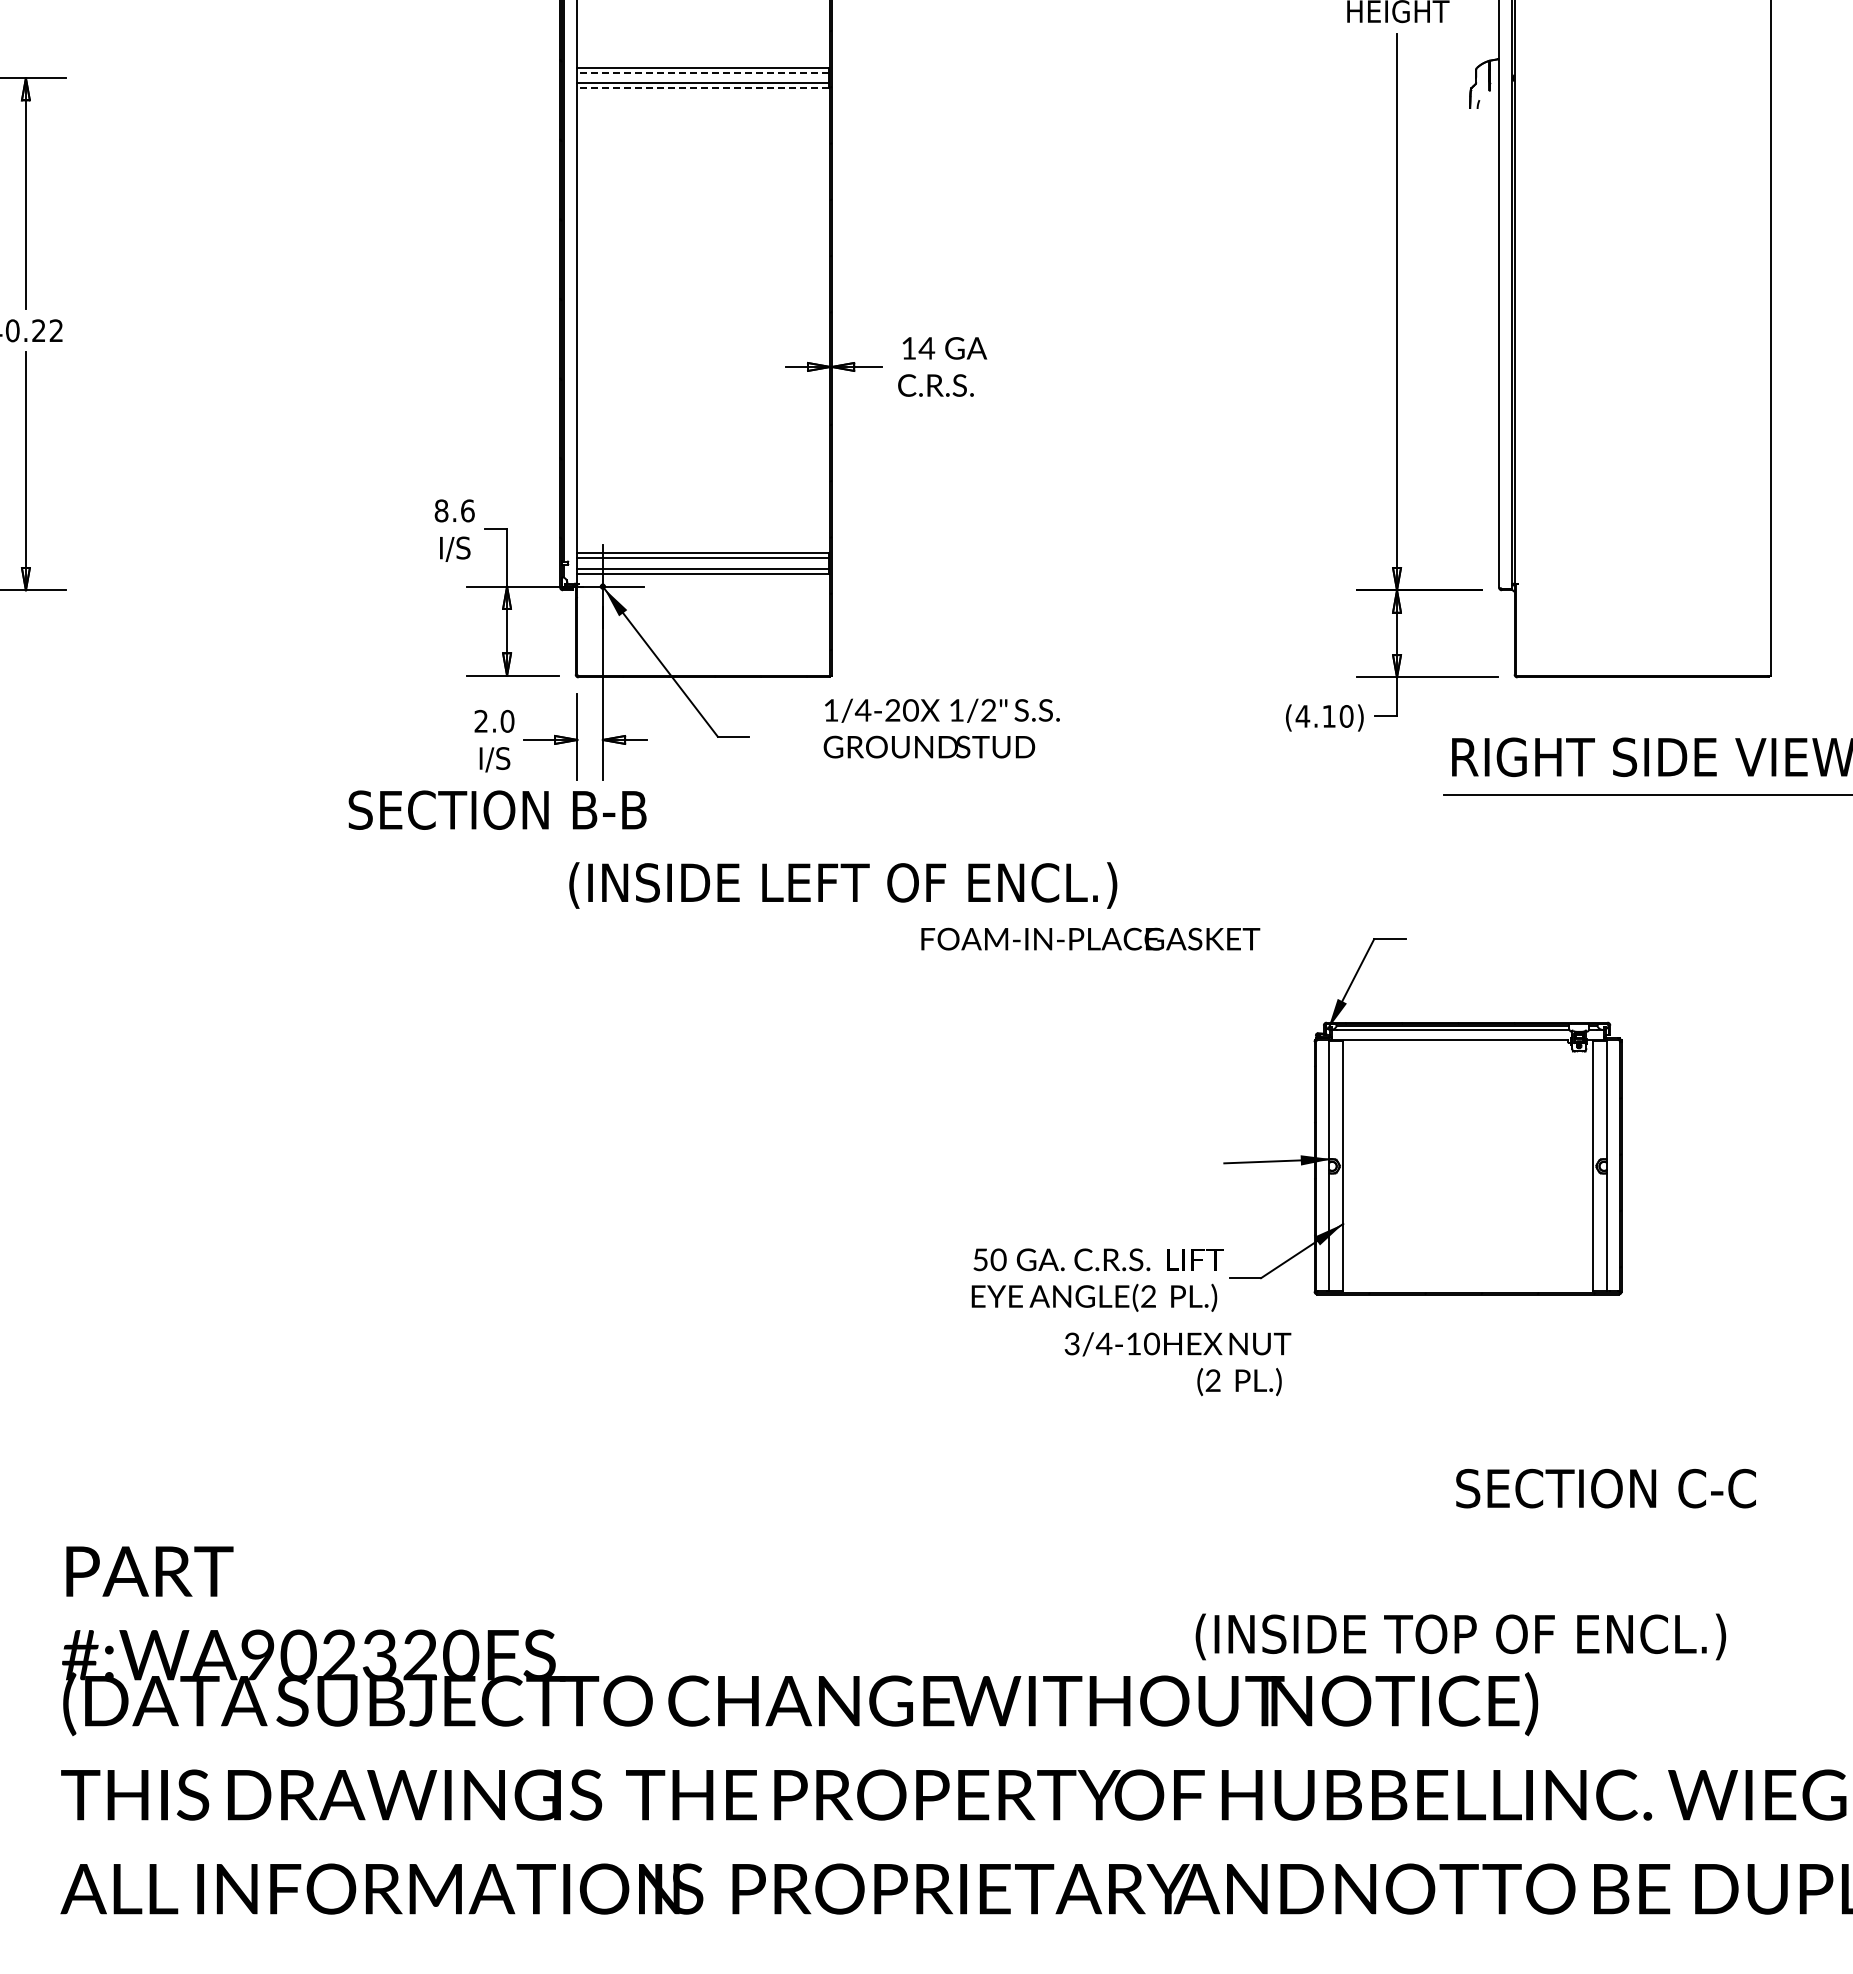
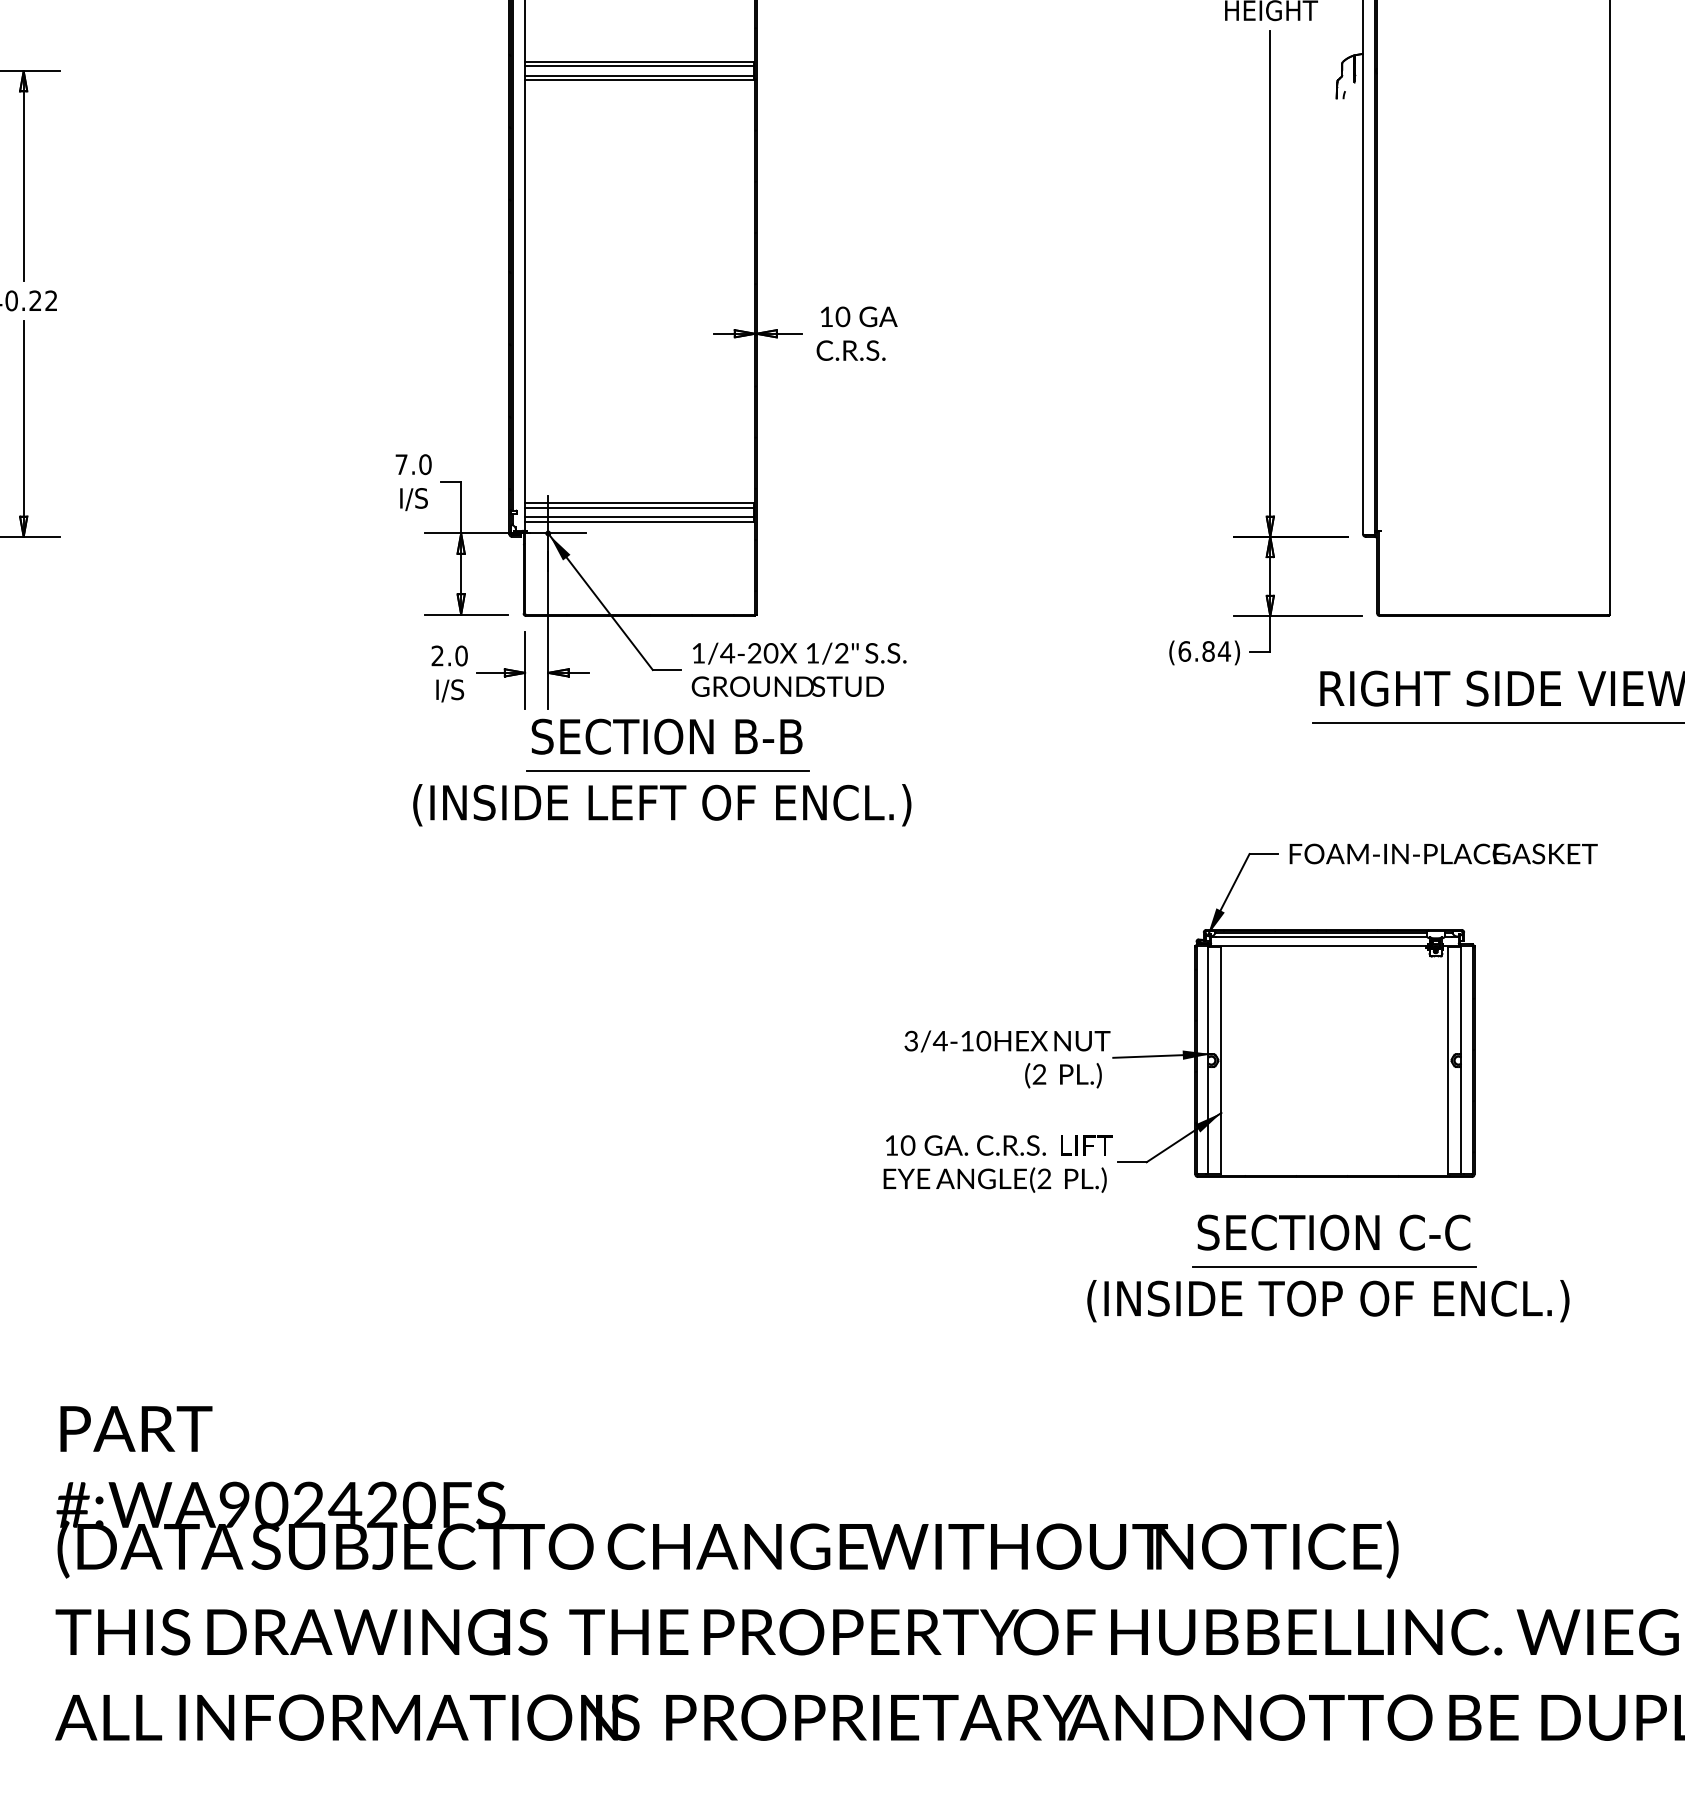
line: (703, 72) -> (639, 66), dashed -> solid
line: (703, 88) -> (639, 80), dashed -> solid
text: (926, 348) -> (842, 316), 14 -> 10
text: (454, 510) -> (413, 464), 8.6 -> 7.0
text: (1324, 716) -> (1204, 651), (4.10) -> (6.84)
text: (941, 728) -> (798, 669), moved
text: (497, 809) -> (667, 736), moved
line: (734, 848) -> (667, 771), added
text: (843, 885) -> (662, 805), moved
text: (1090, 938) -> (1443, 853), moved
text: (980, 1259) -> (891, 1145), 50 -> 10
text: (1177, 1364) -> (1007, 1059), moved
line: (1467, 1393) -> (1334, 1267), added
text: (1605, 1488) -> (1333, 1232), moved
text: (1460, 1636) -> (1328, 1300), moved
text: (379, 1653) -> (345, 1503), #:WA902320FS -> #:WA902420FS

